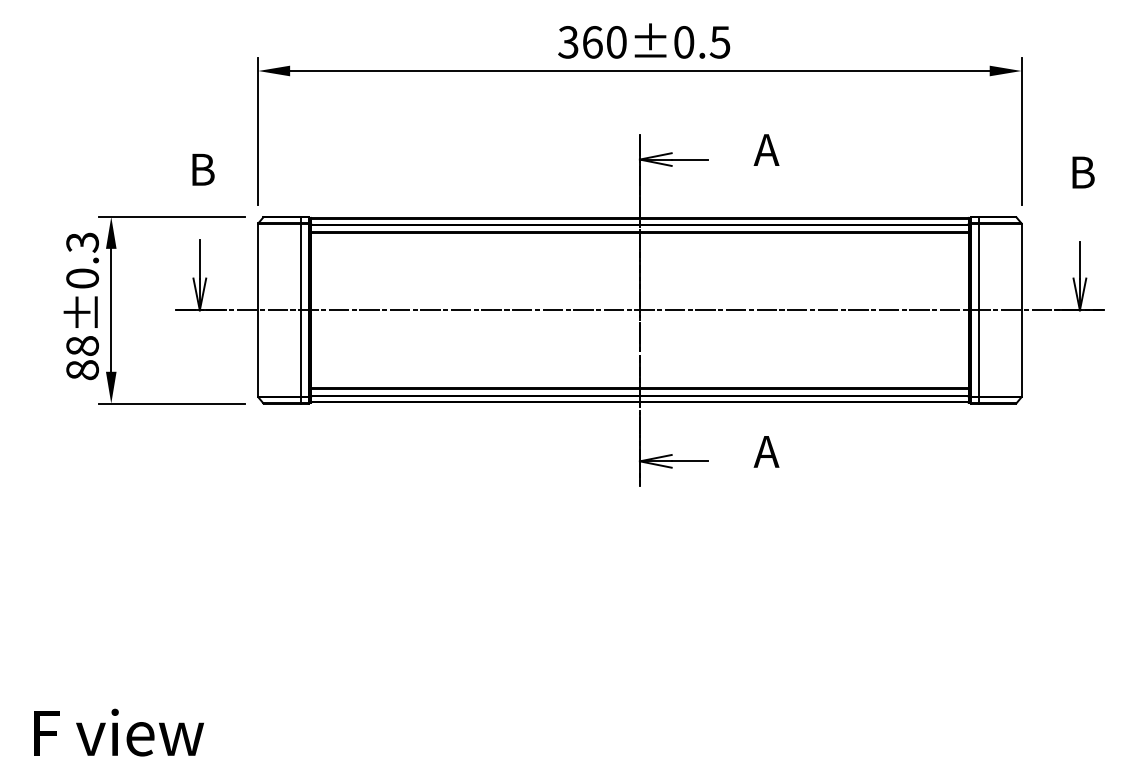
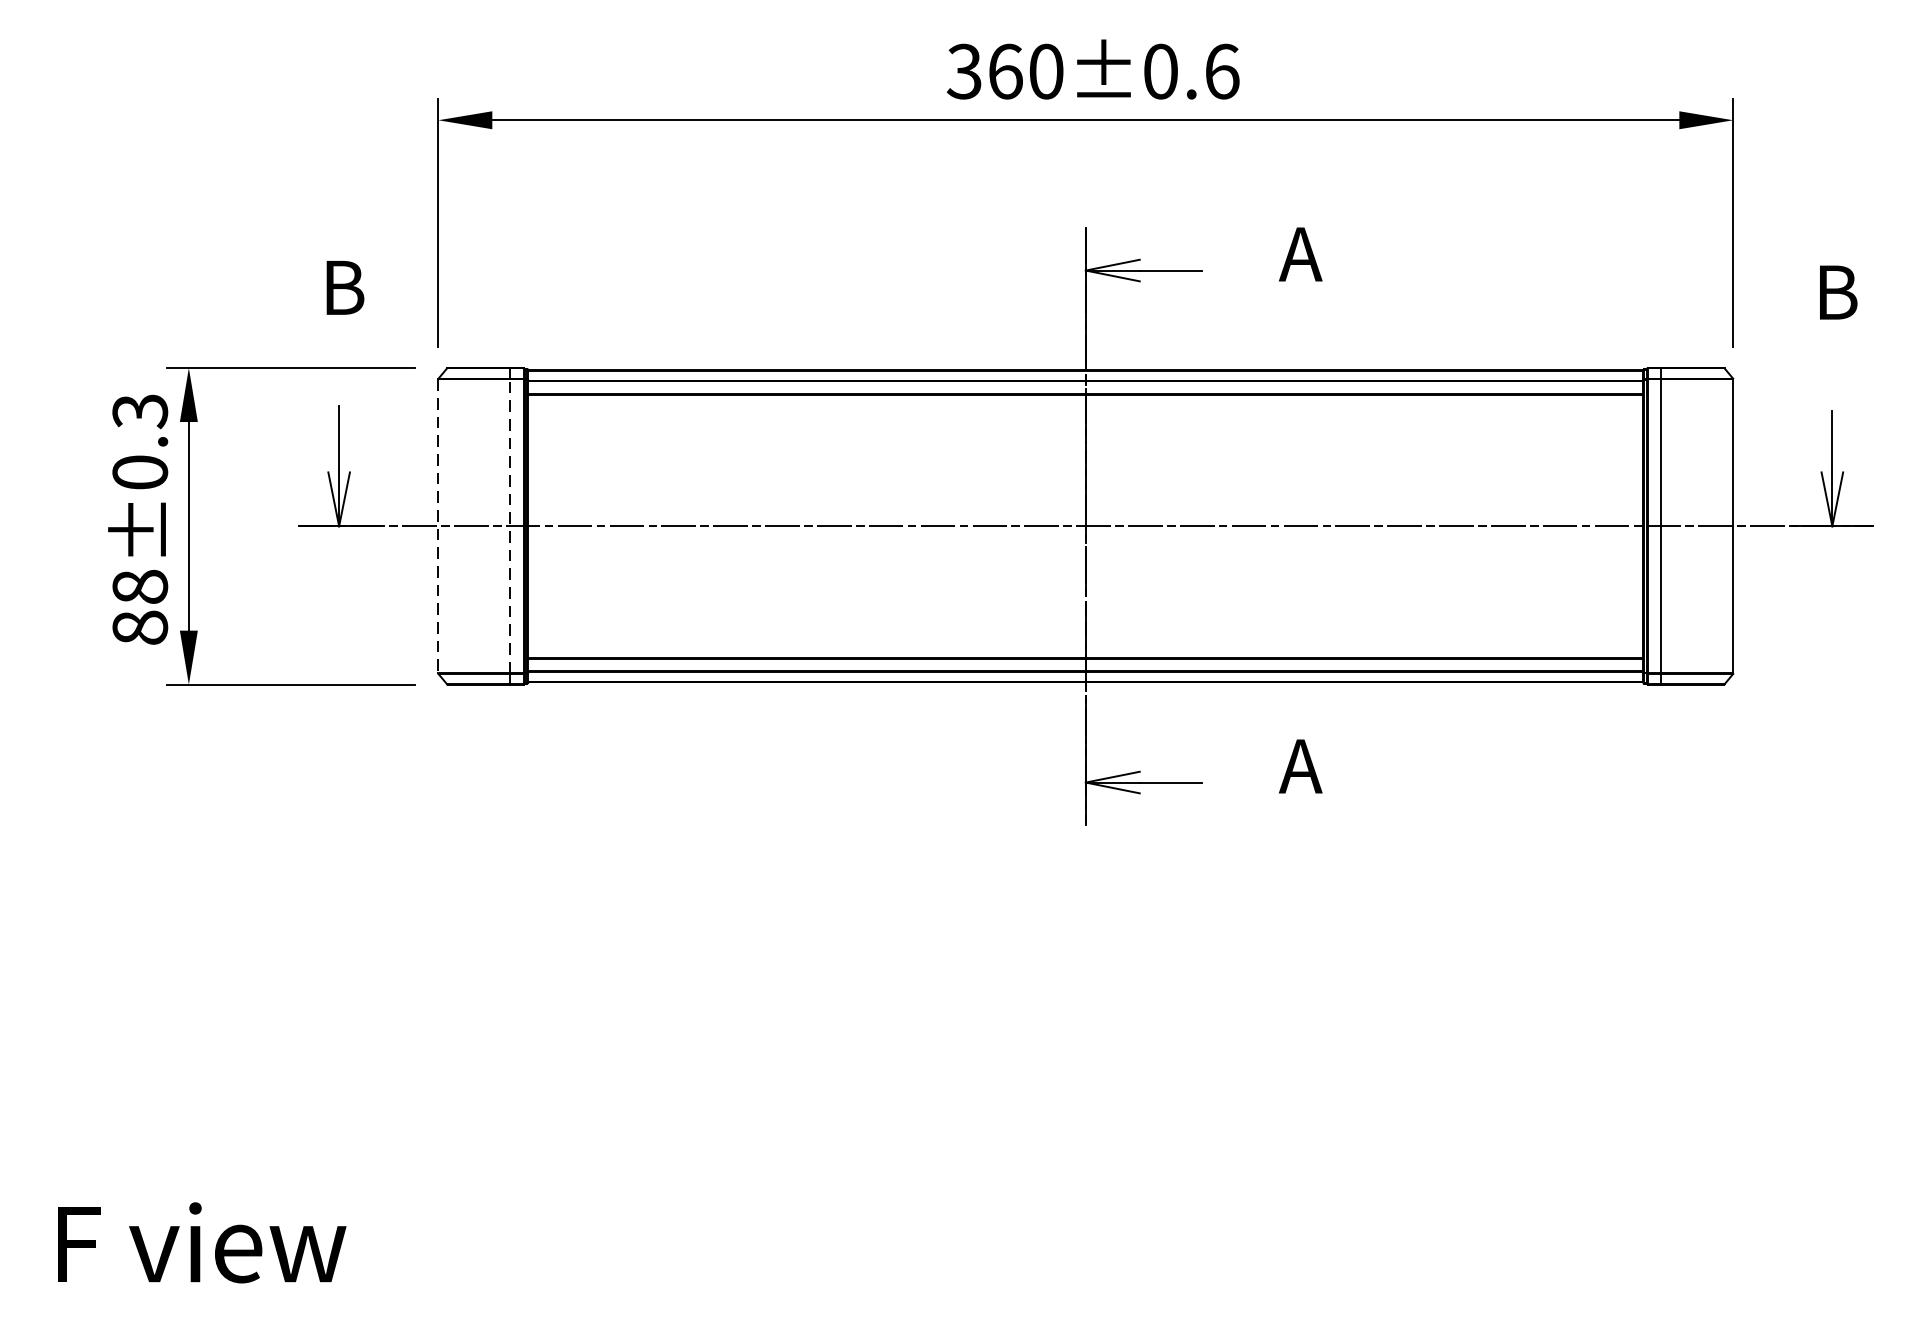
text: (719, 42) -> (1220, 71), 360±0.5 -> 360±0.6
line: (258, 310) -> (438, 526), solid -> dashed
line: (300, 310) -> (509, 526), solid -> dashed

